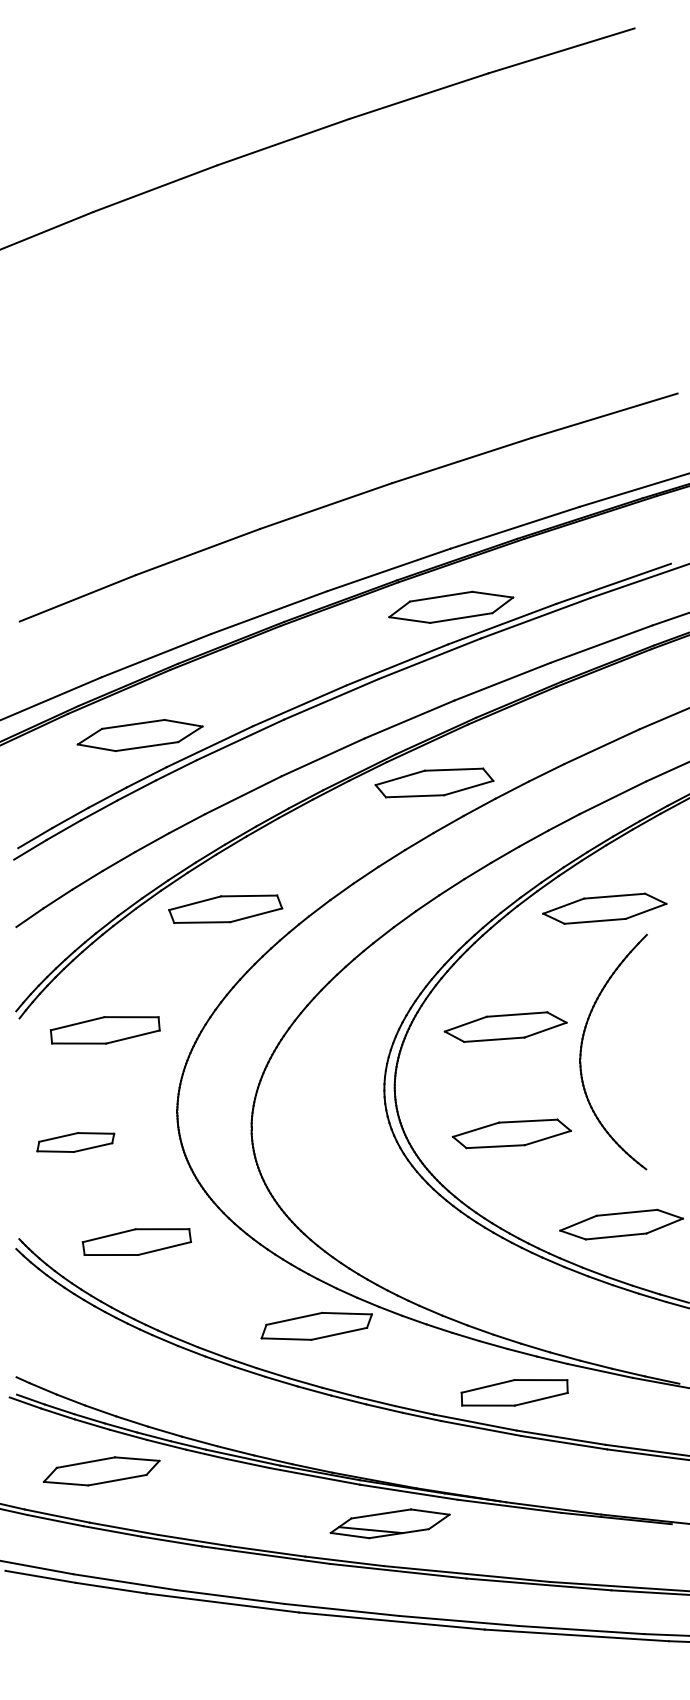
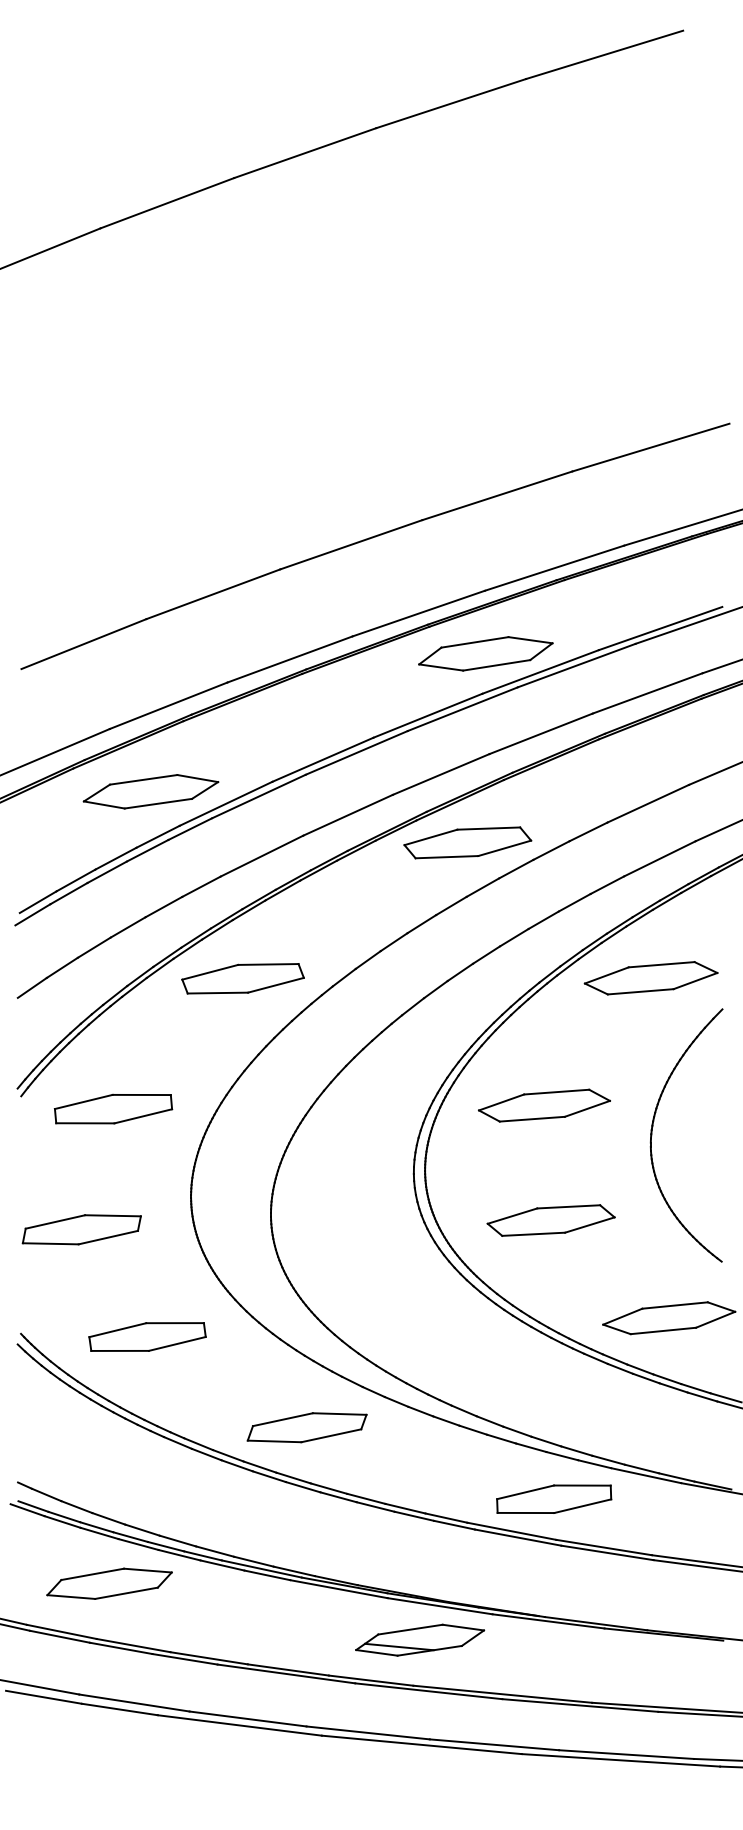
part: (581, 1052) -> (652, 1135), moved
part: (75, 1142) -> (81, 1229), size x1.43
part: (316, 1326) -> (306, 1427), moved

